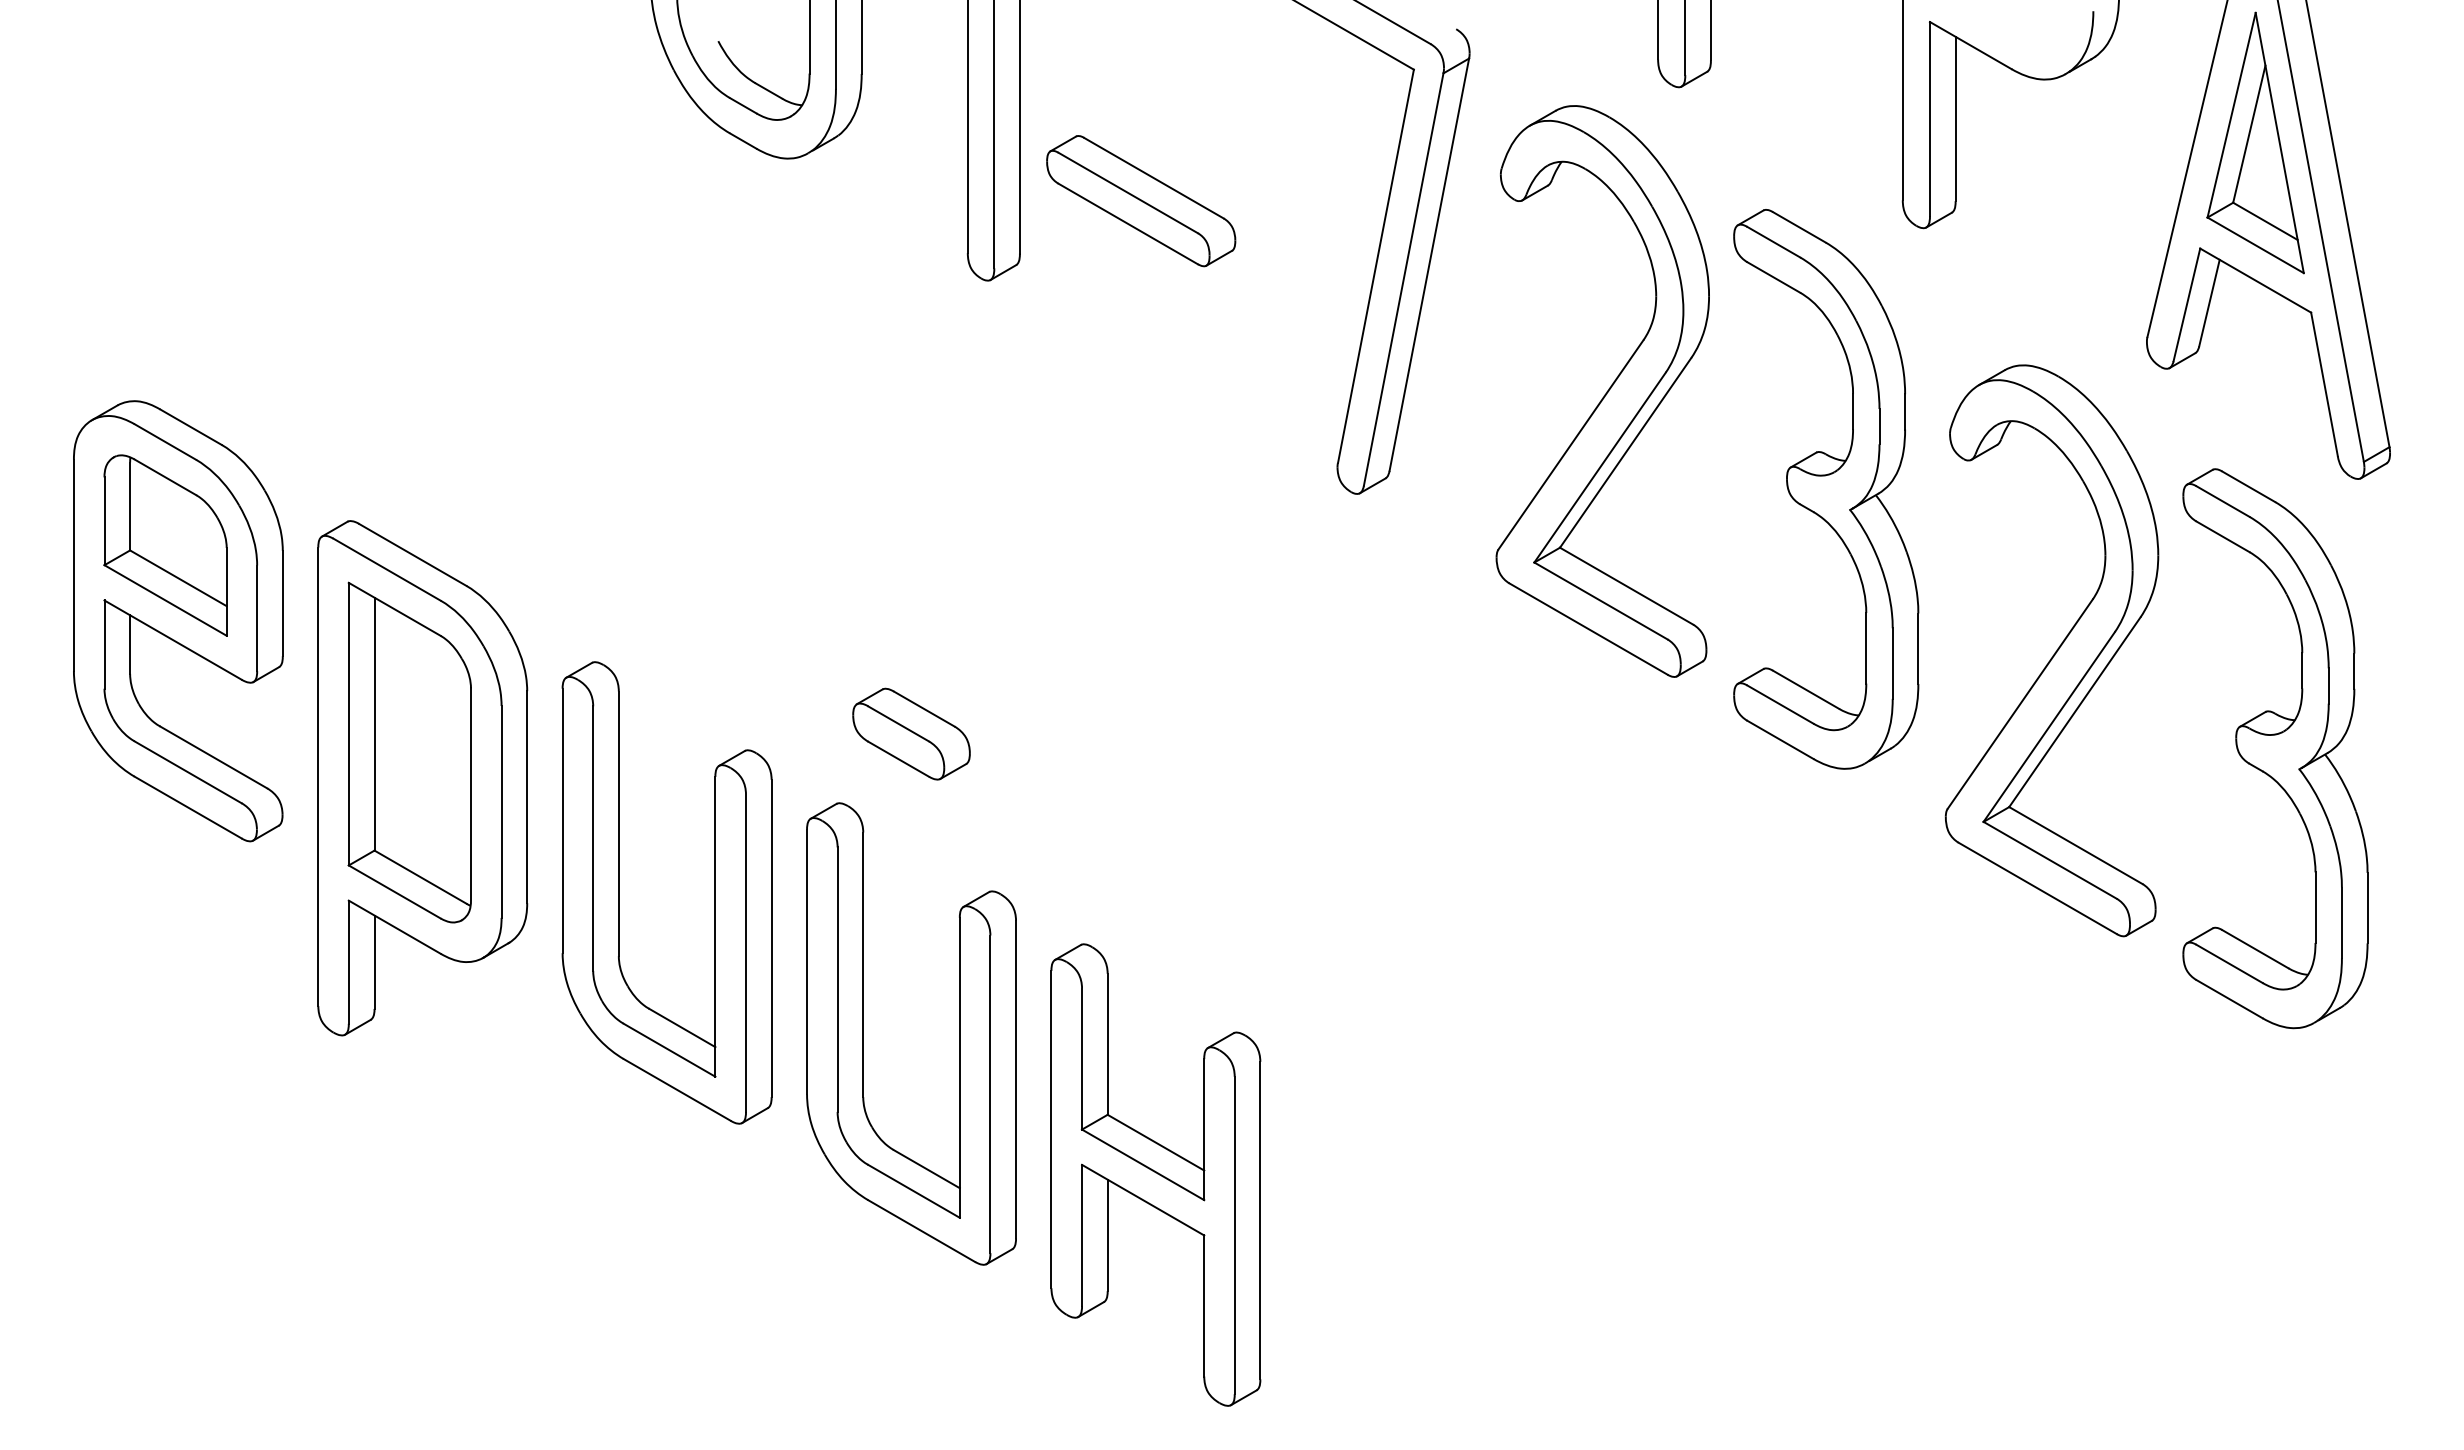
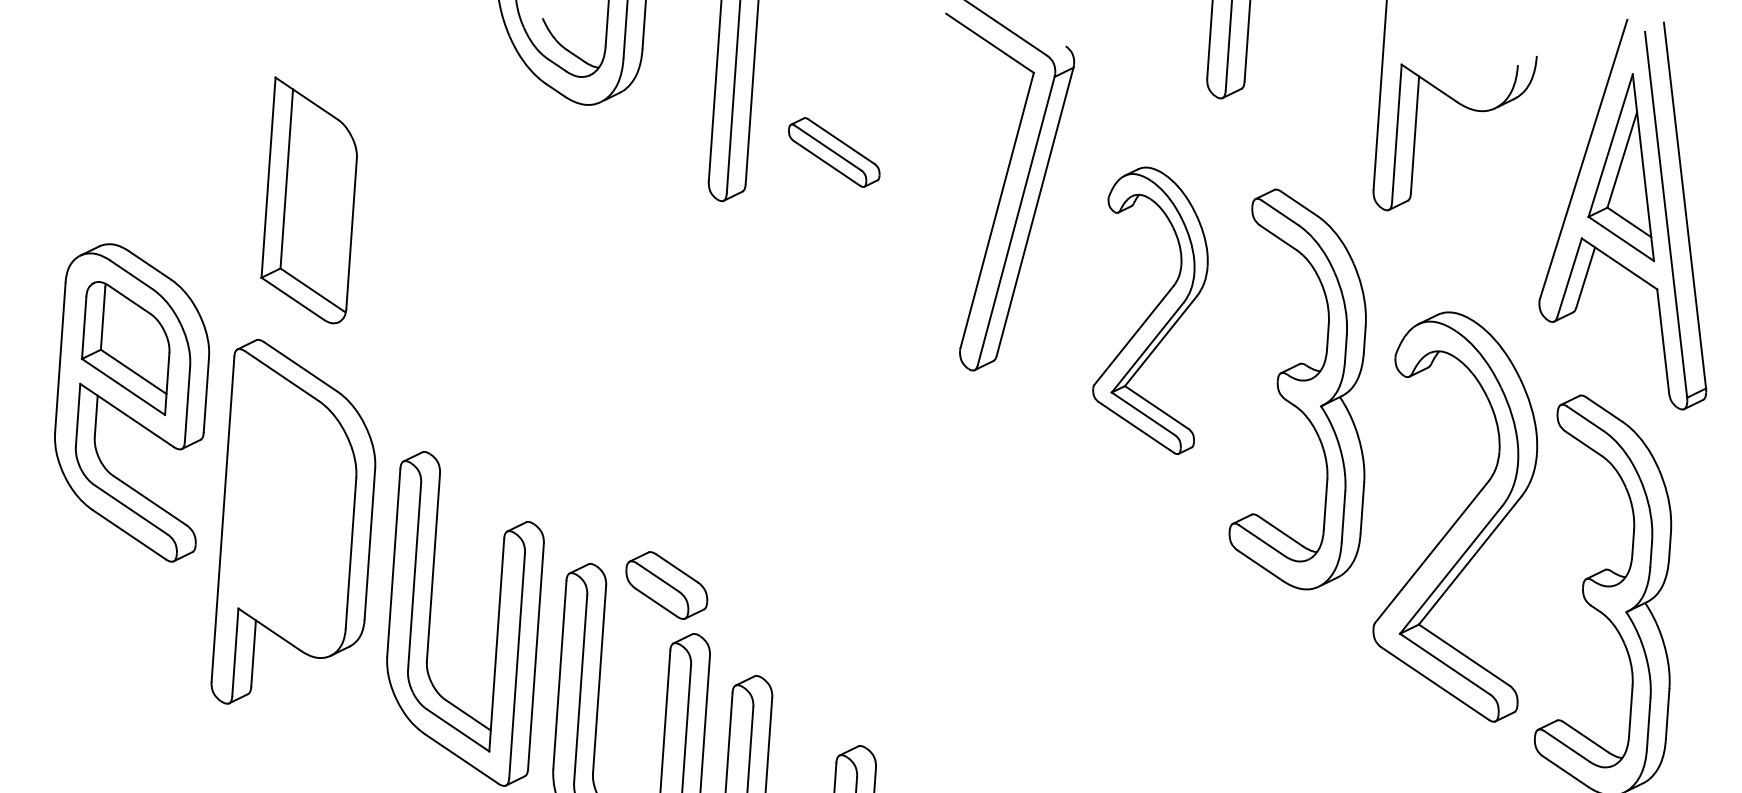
part: (1141, 201) -> (834, 152), size x0.7
part: (1602, 391) -> (1151, 310), size x0.7
part: (911, 733) -> (666, 585), moved
part: (409, 752) -> (310, 200), moved

